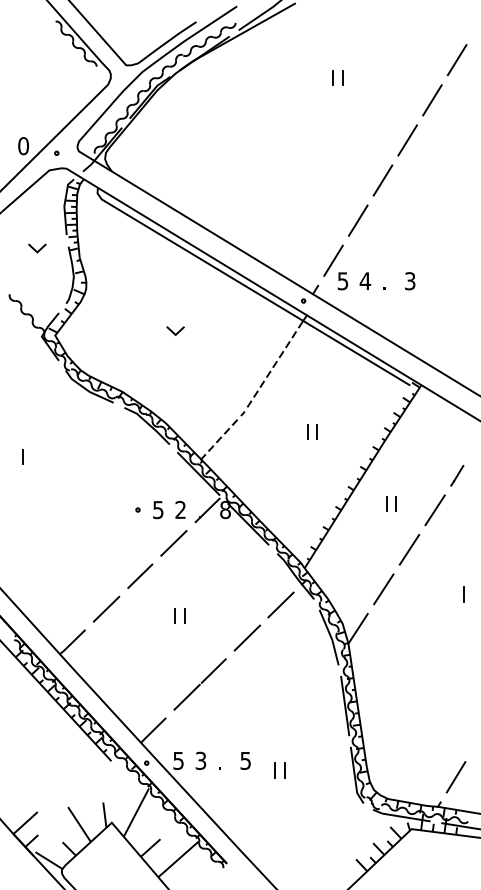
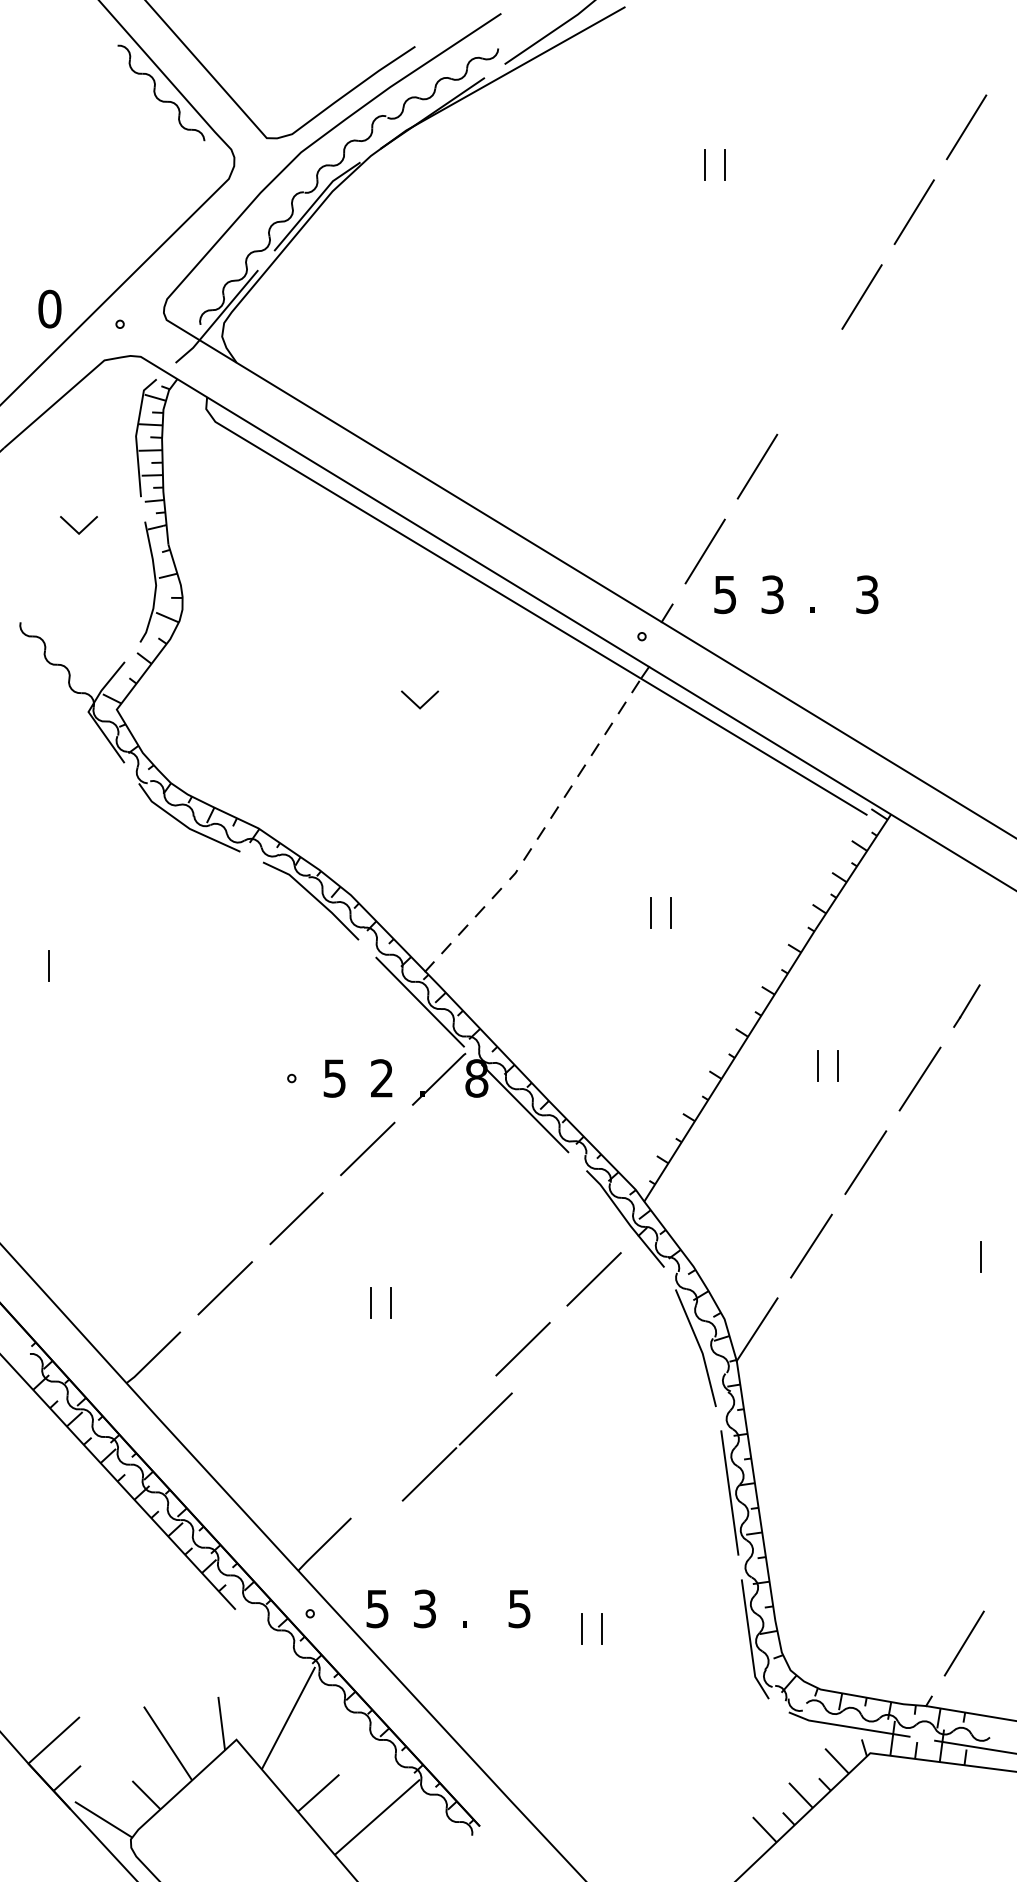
line: (382, 180) -> (808, 381), removed
text: (365, 281) -> (772, 595), 4 -> 3
line: (173, 331) -> (415, 701), moved
line: (199, 684) -> (455, 1447), moved

